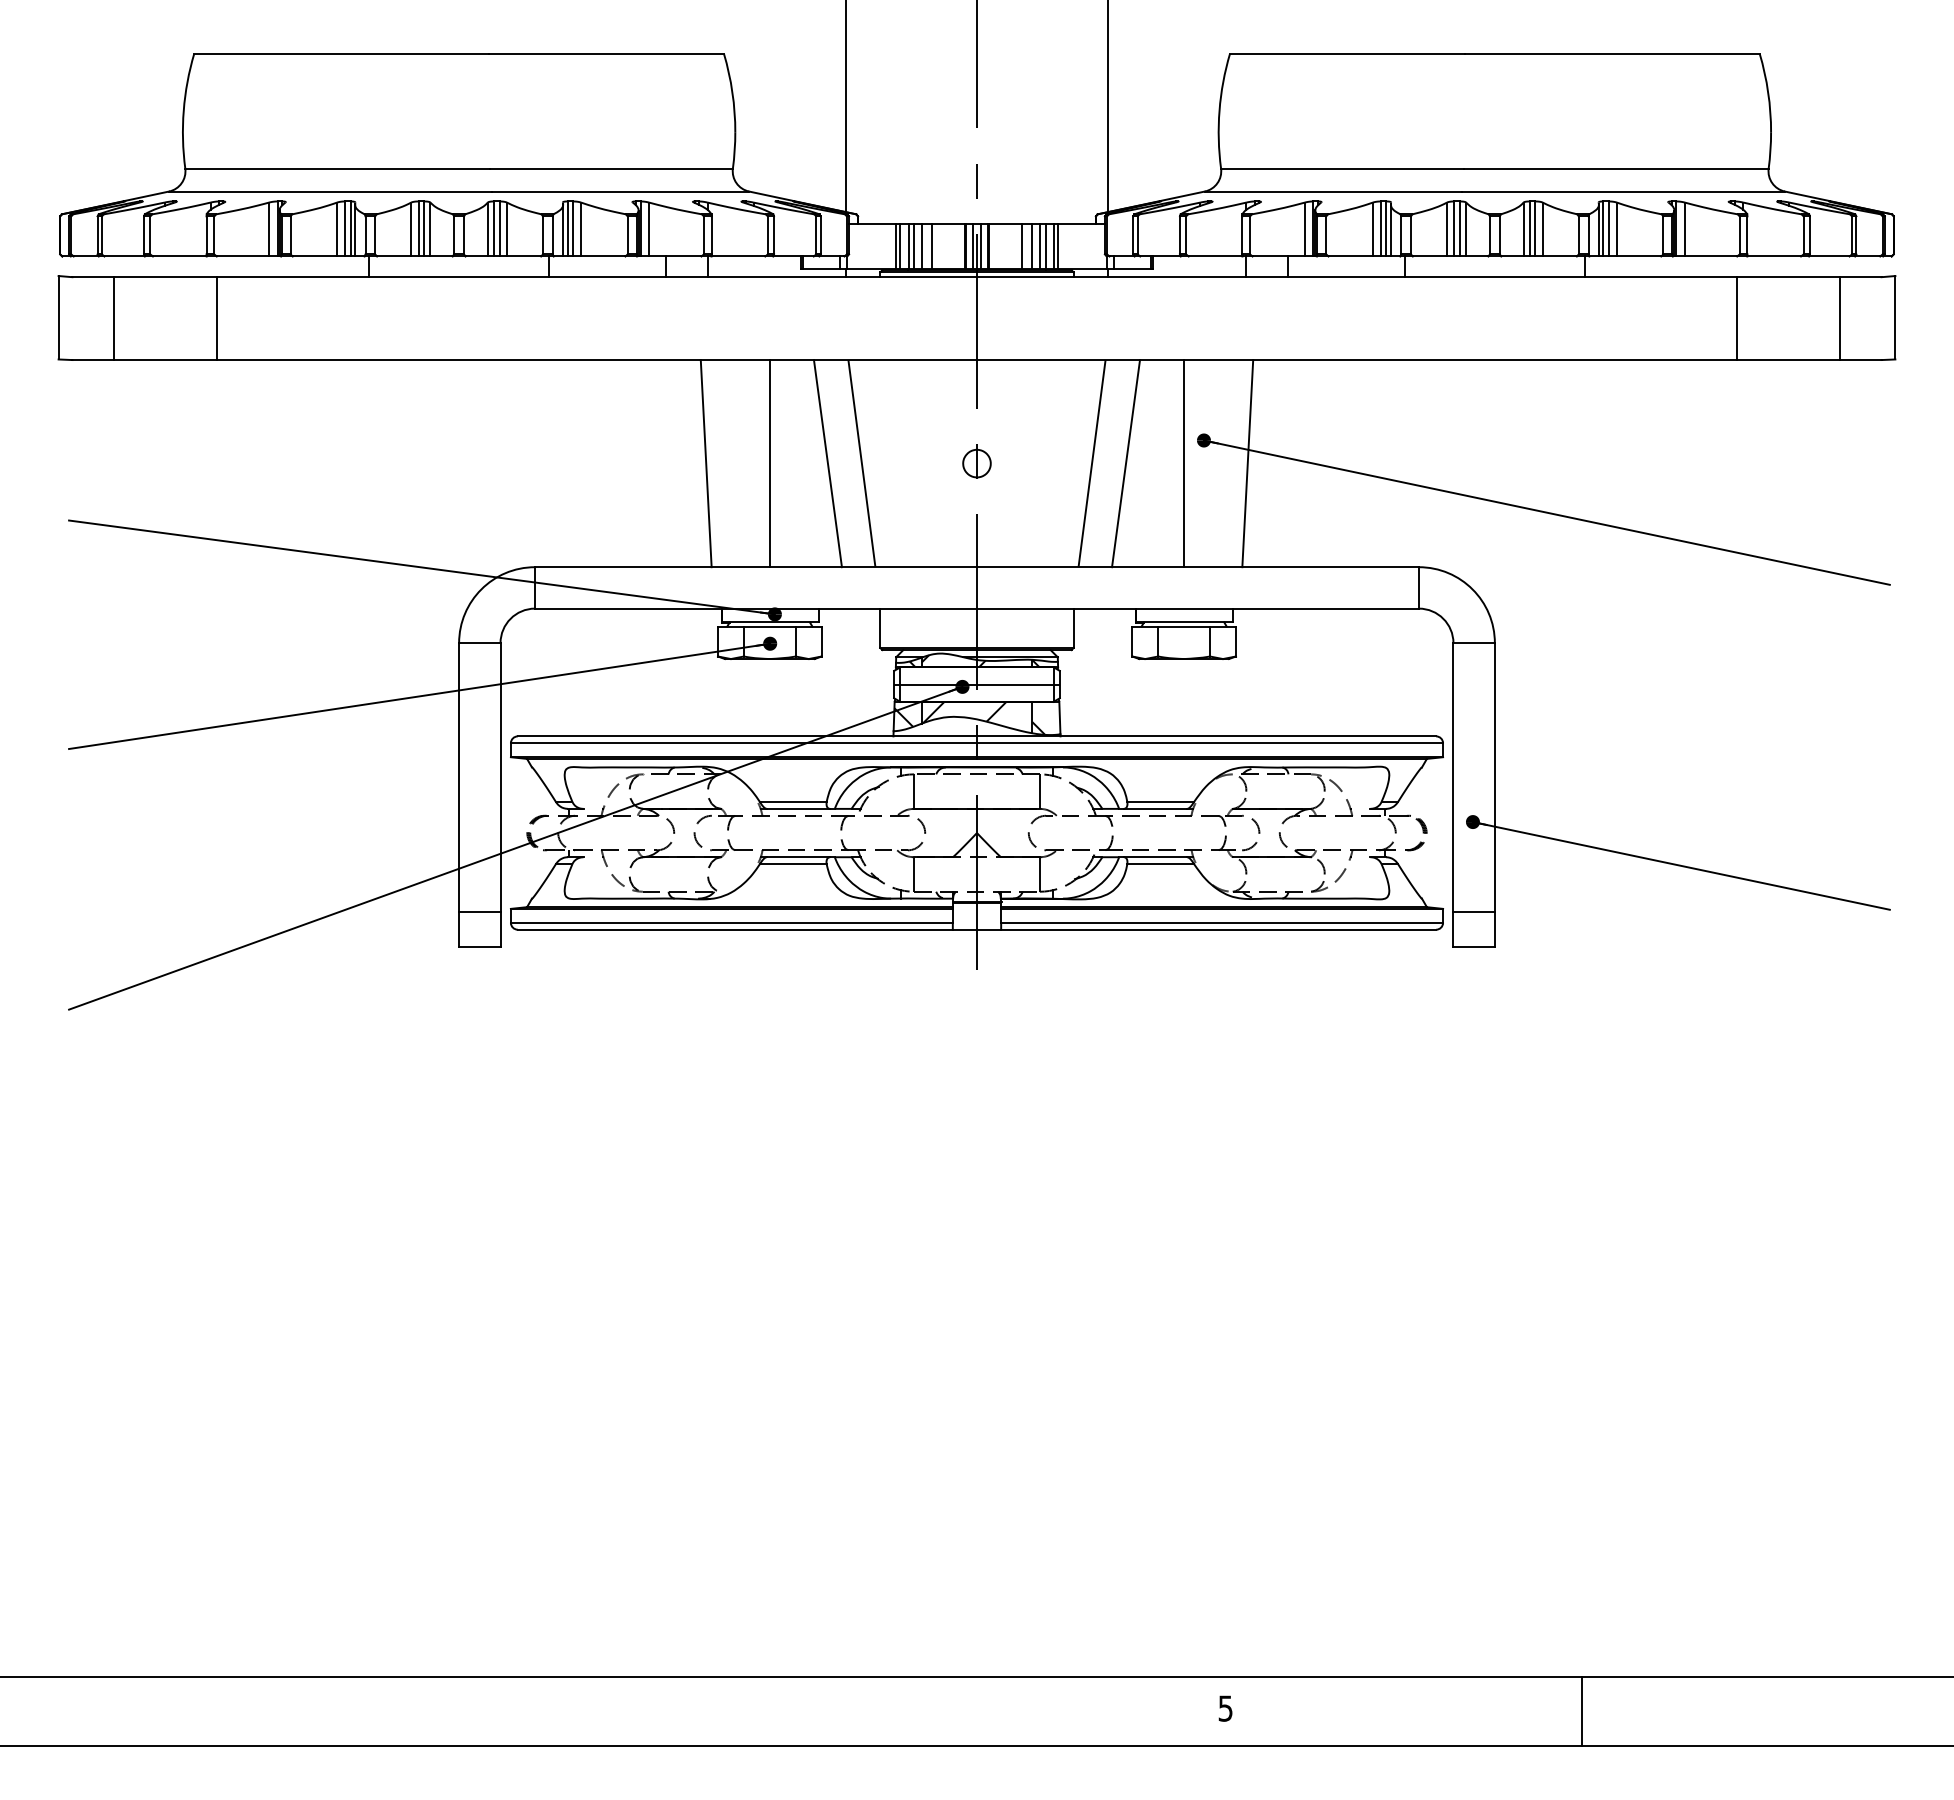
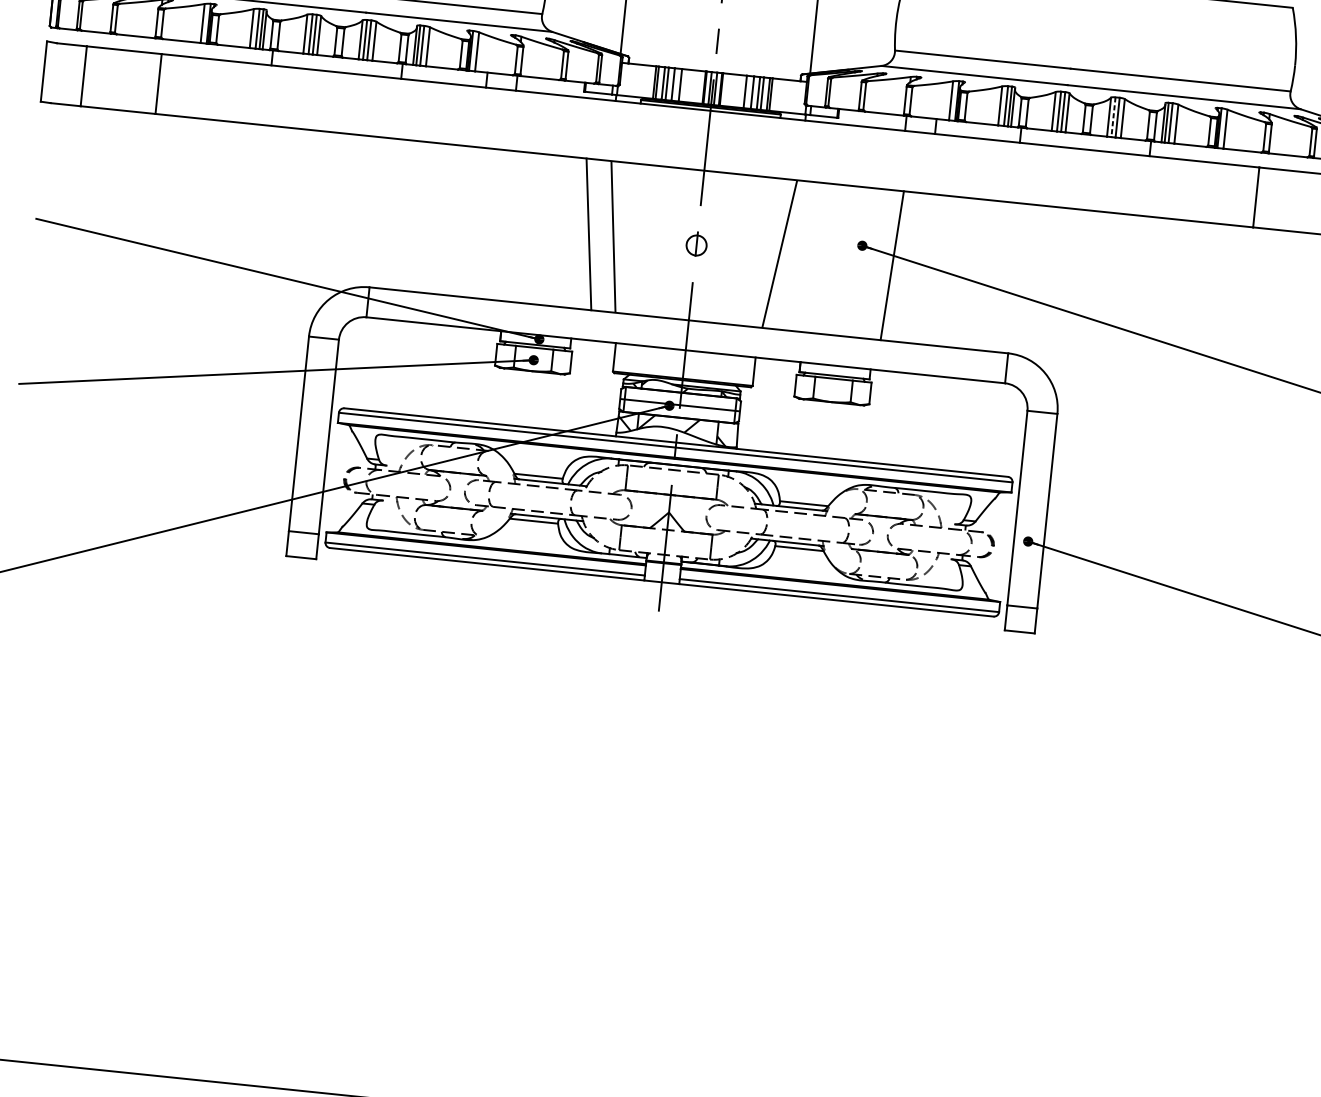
line: (1529, 228) -> (1113, 116), solid -> dashed
line: (705, 463) -> (500, 225), removed
line: (769, 463) -> (546, 229), removed
line: (1126, 463) -> (804, 256), removed
line: (1184, 463) -> (846, 260), removed

